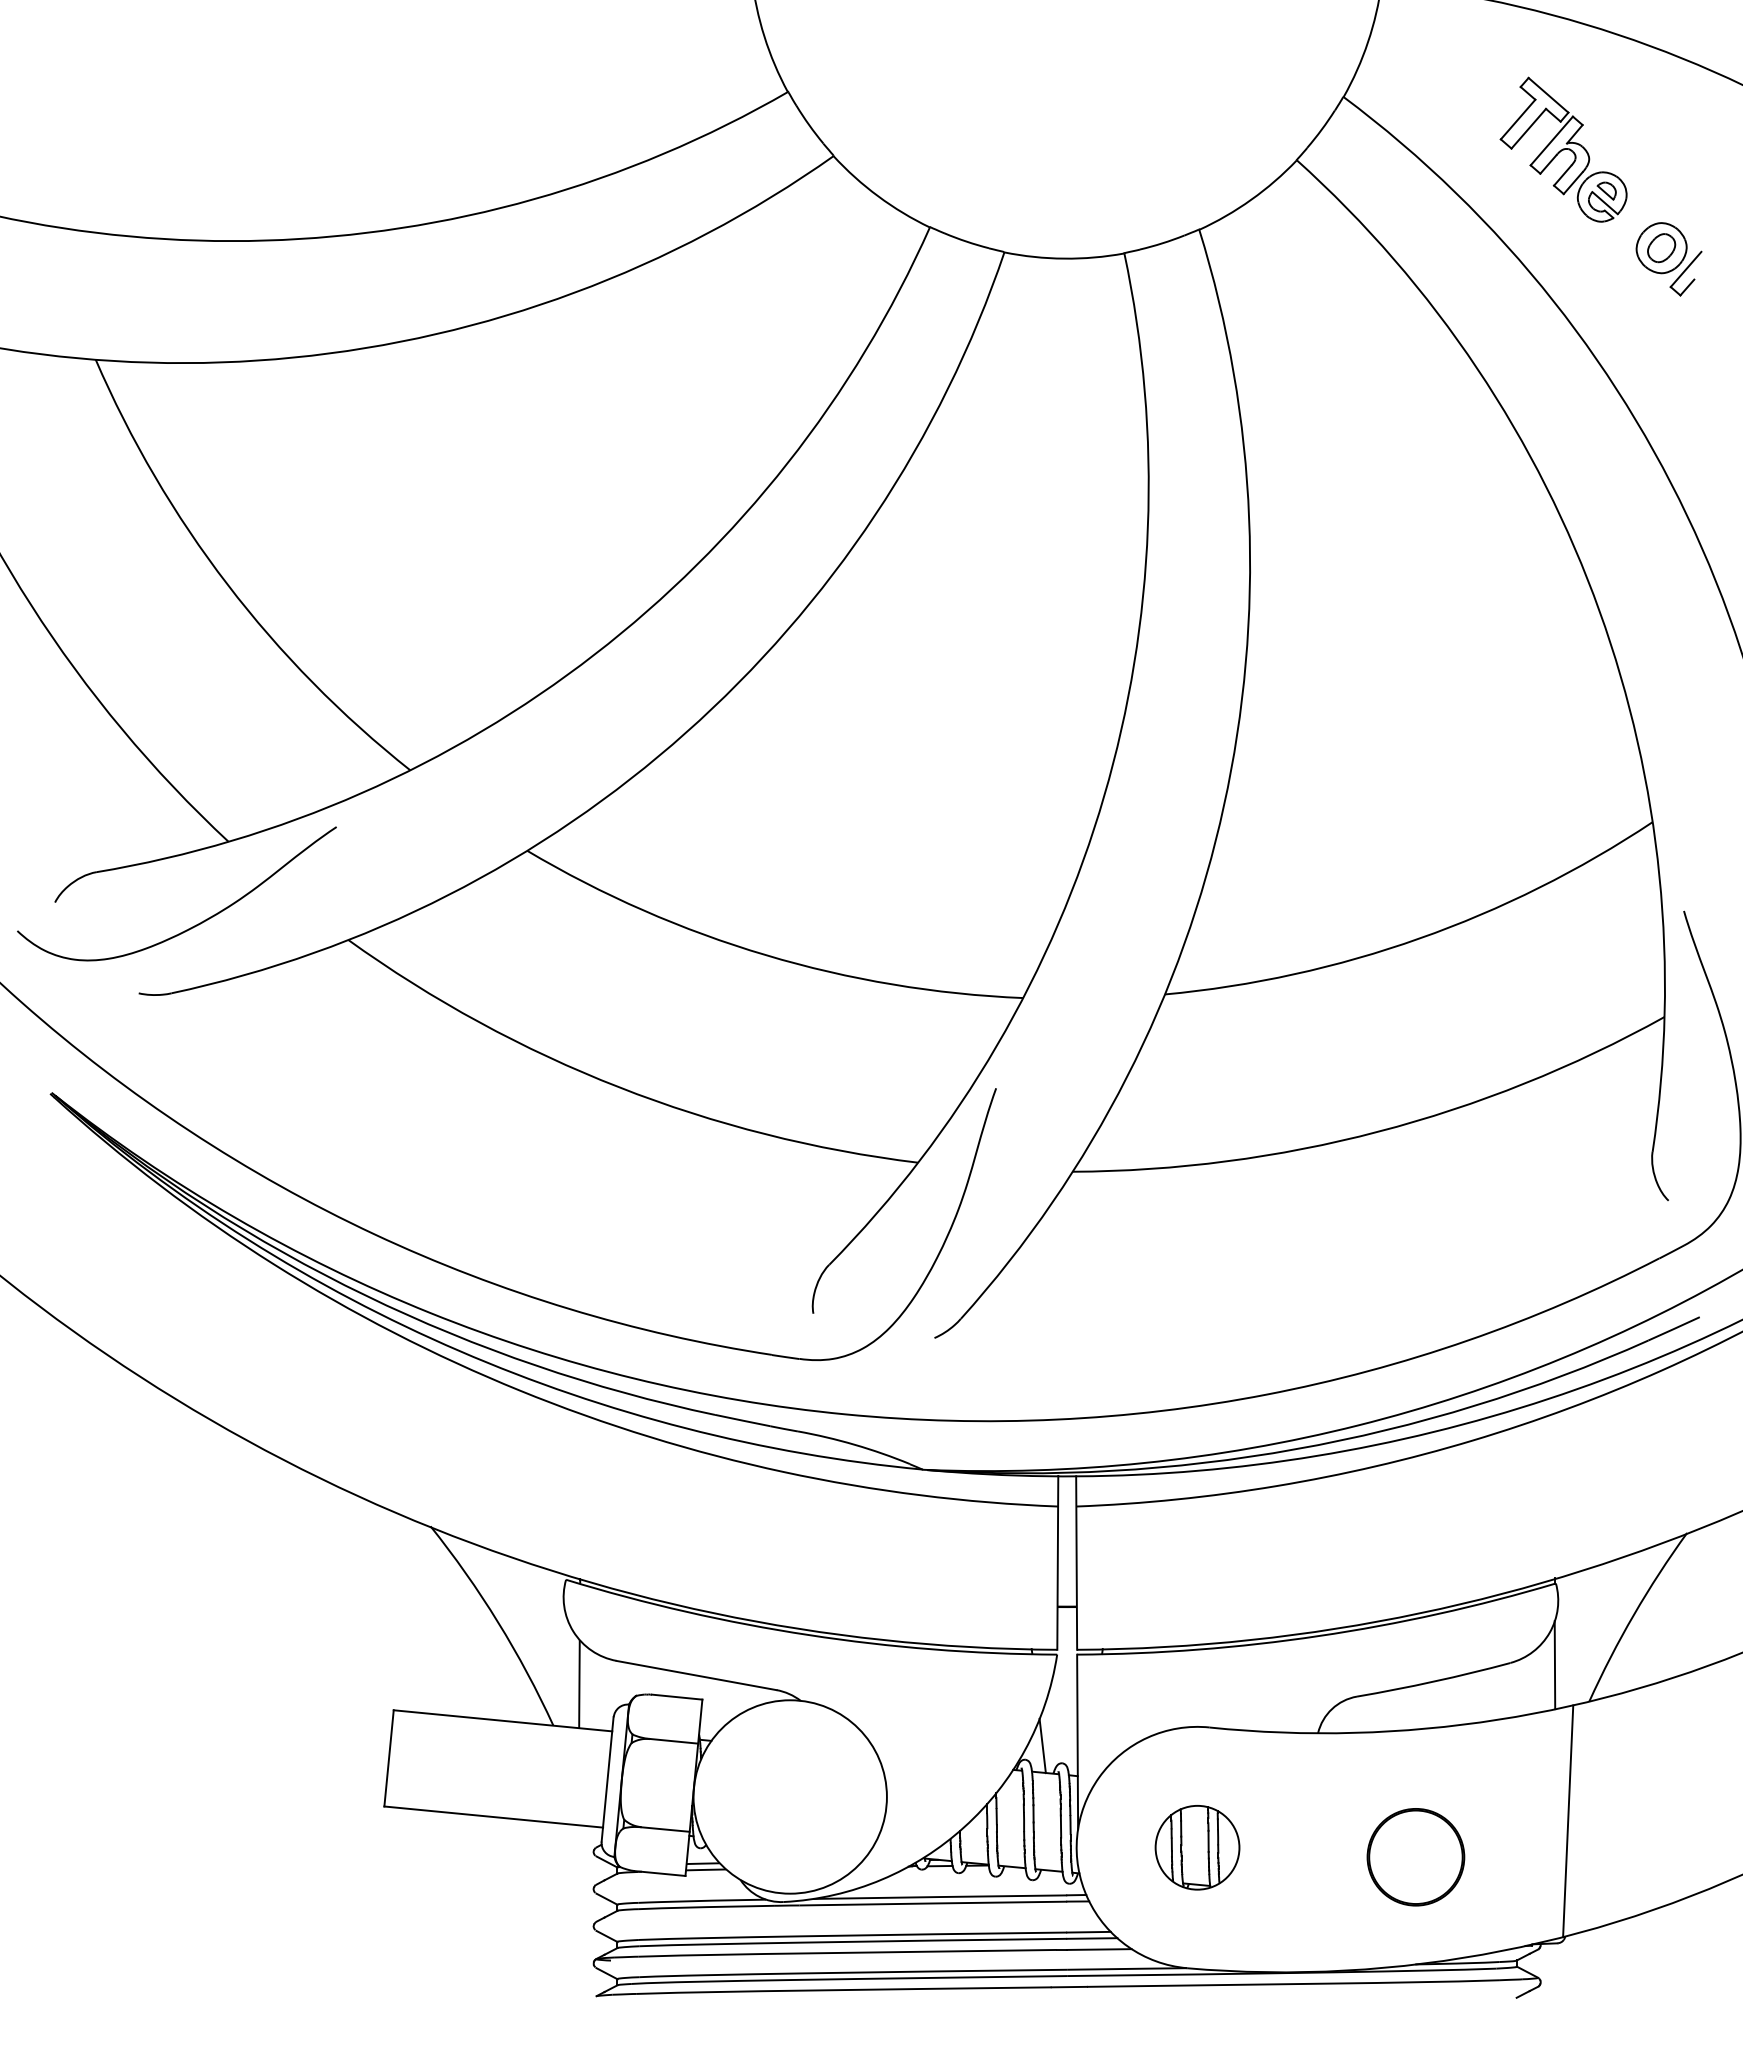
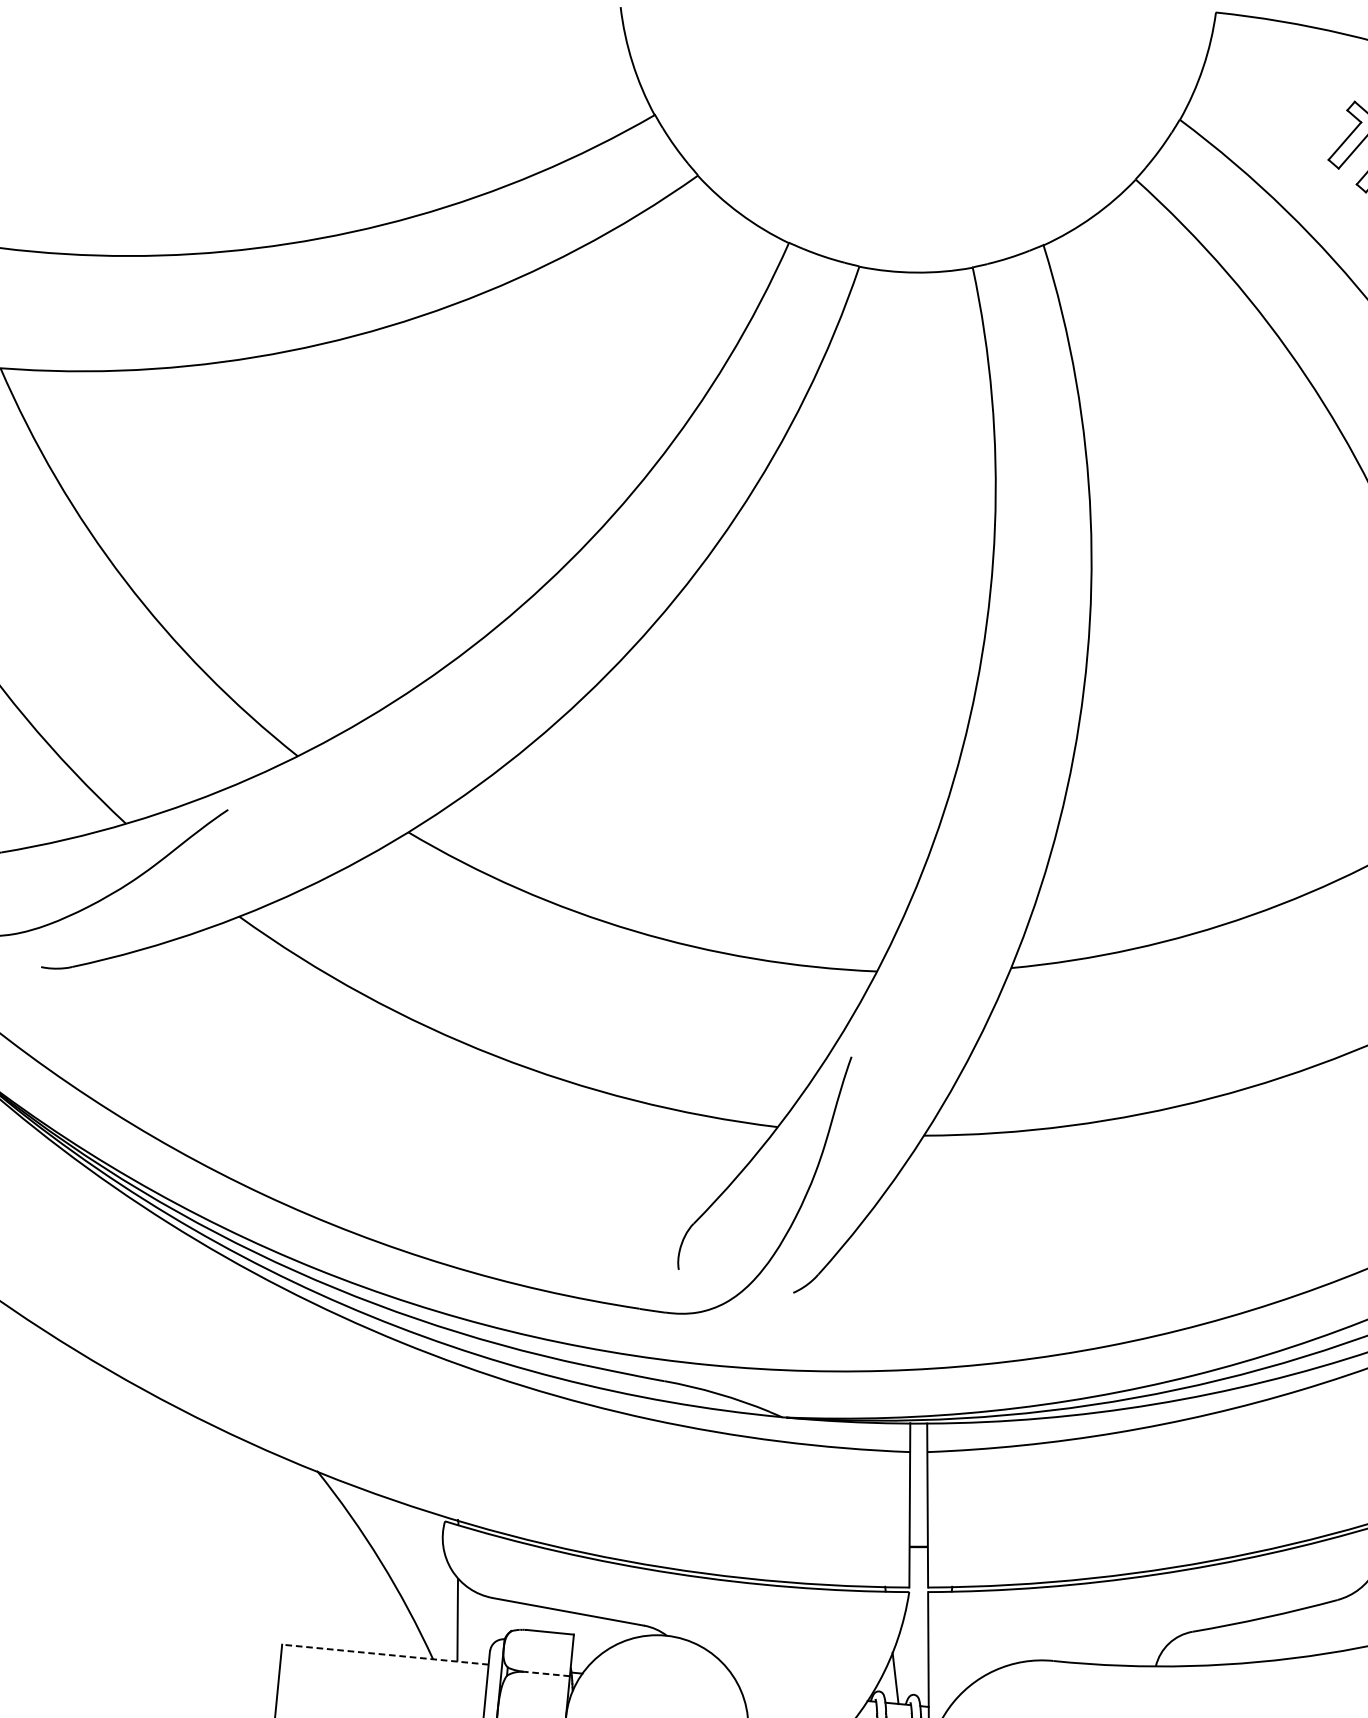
line: (503, 1720) -> (385, 1654), solid -> dashed
line: (673, 1741) -> (546, 1674), solid -> dashed

